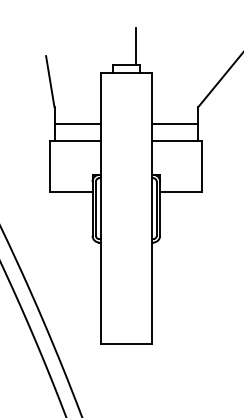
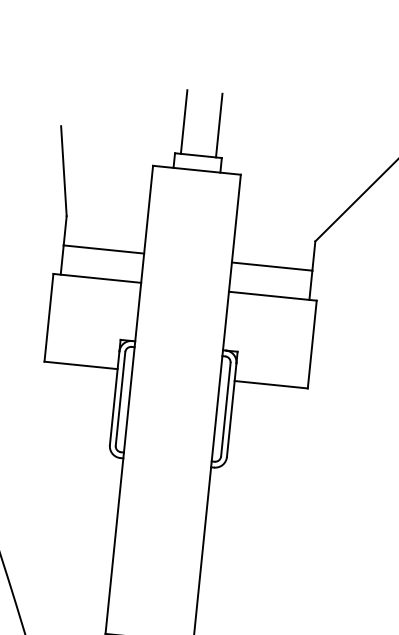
line: (116, 46) -> (184, 121), added

